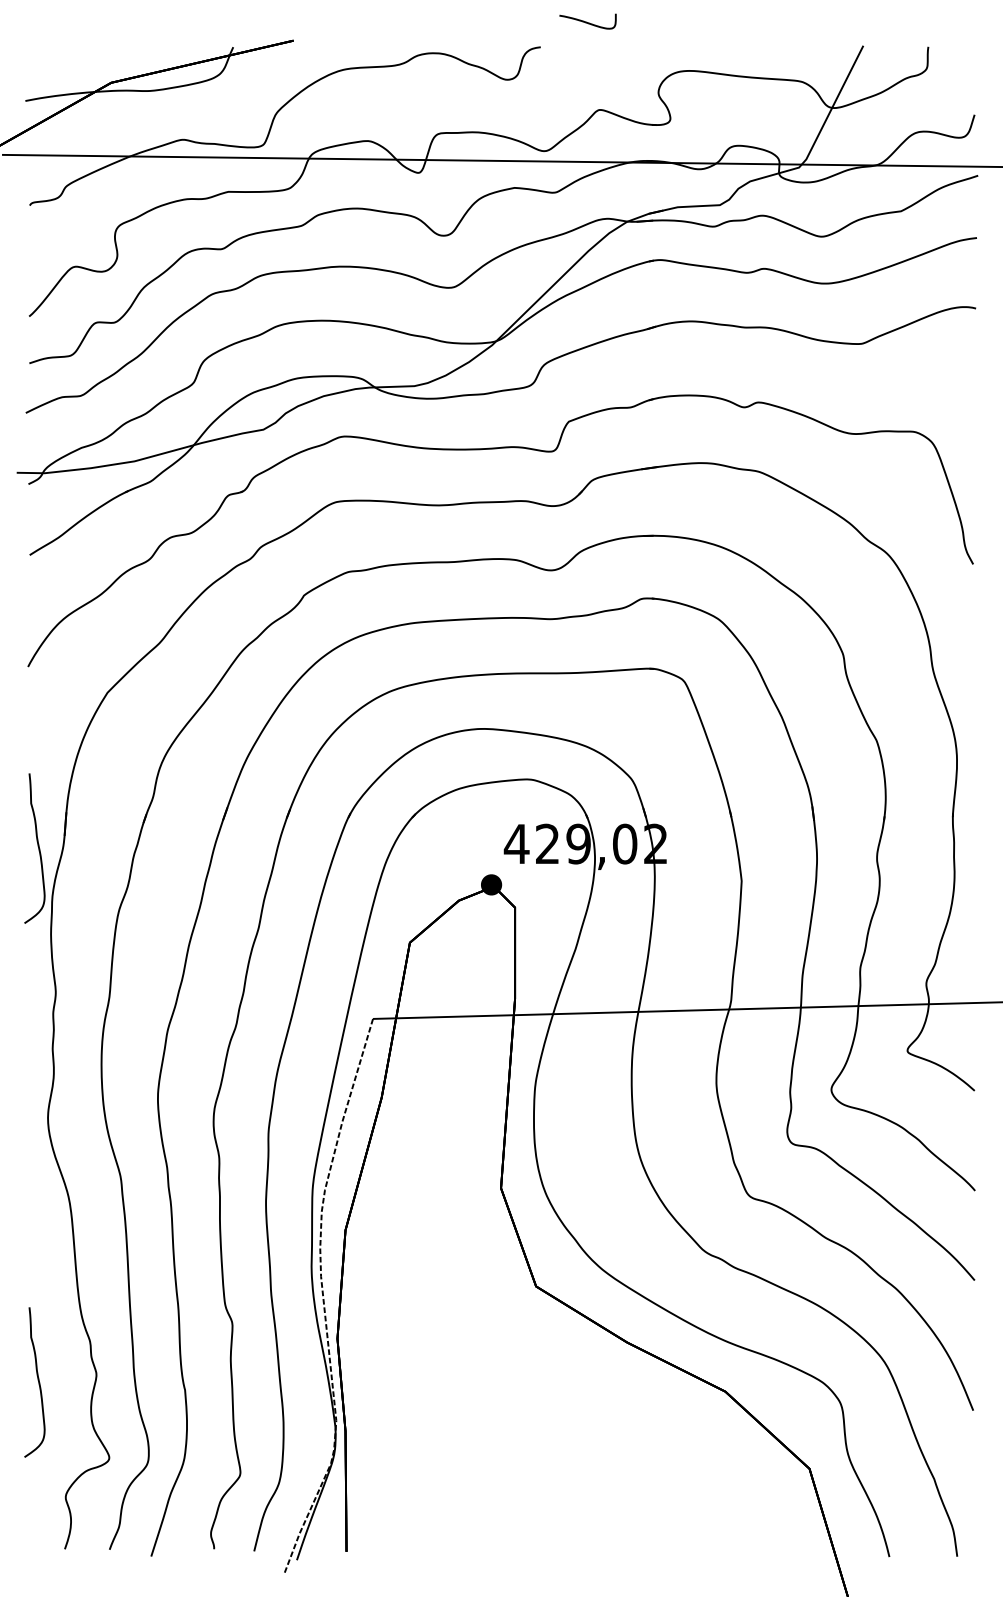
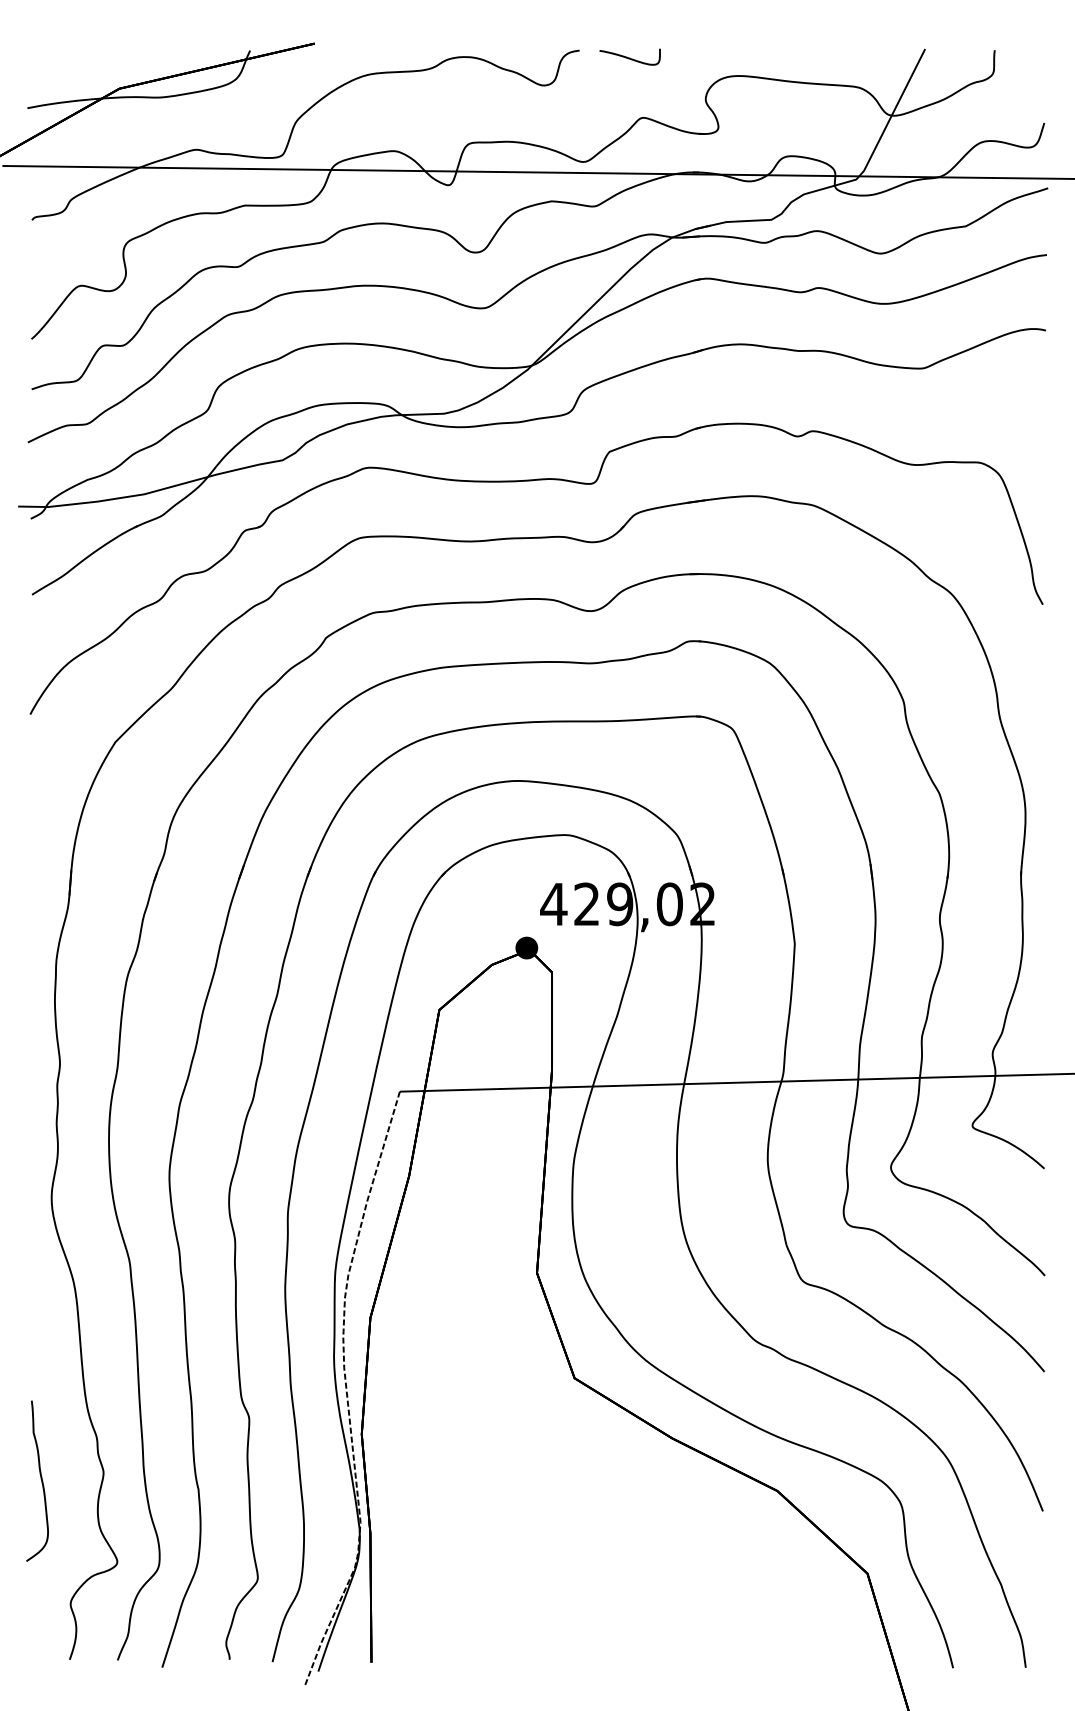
curve: (587, 21) -> (629, 57), moved
part: (34, 847) -> (37, 908), removed

